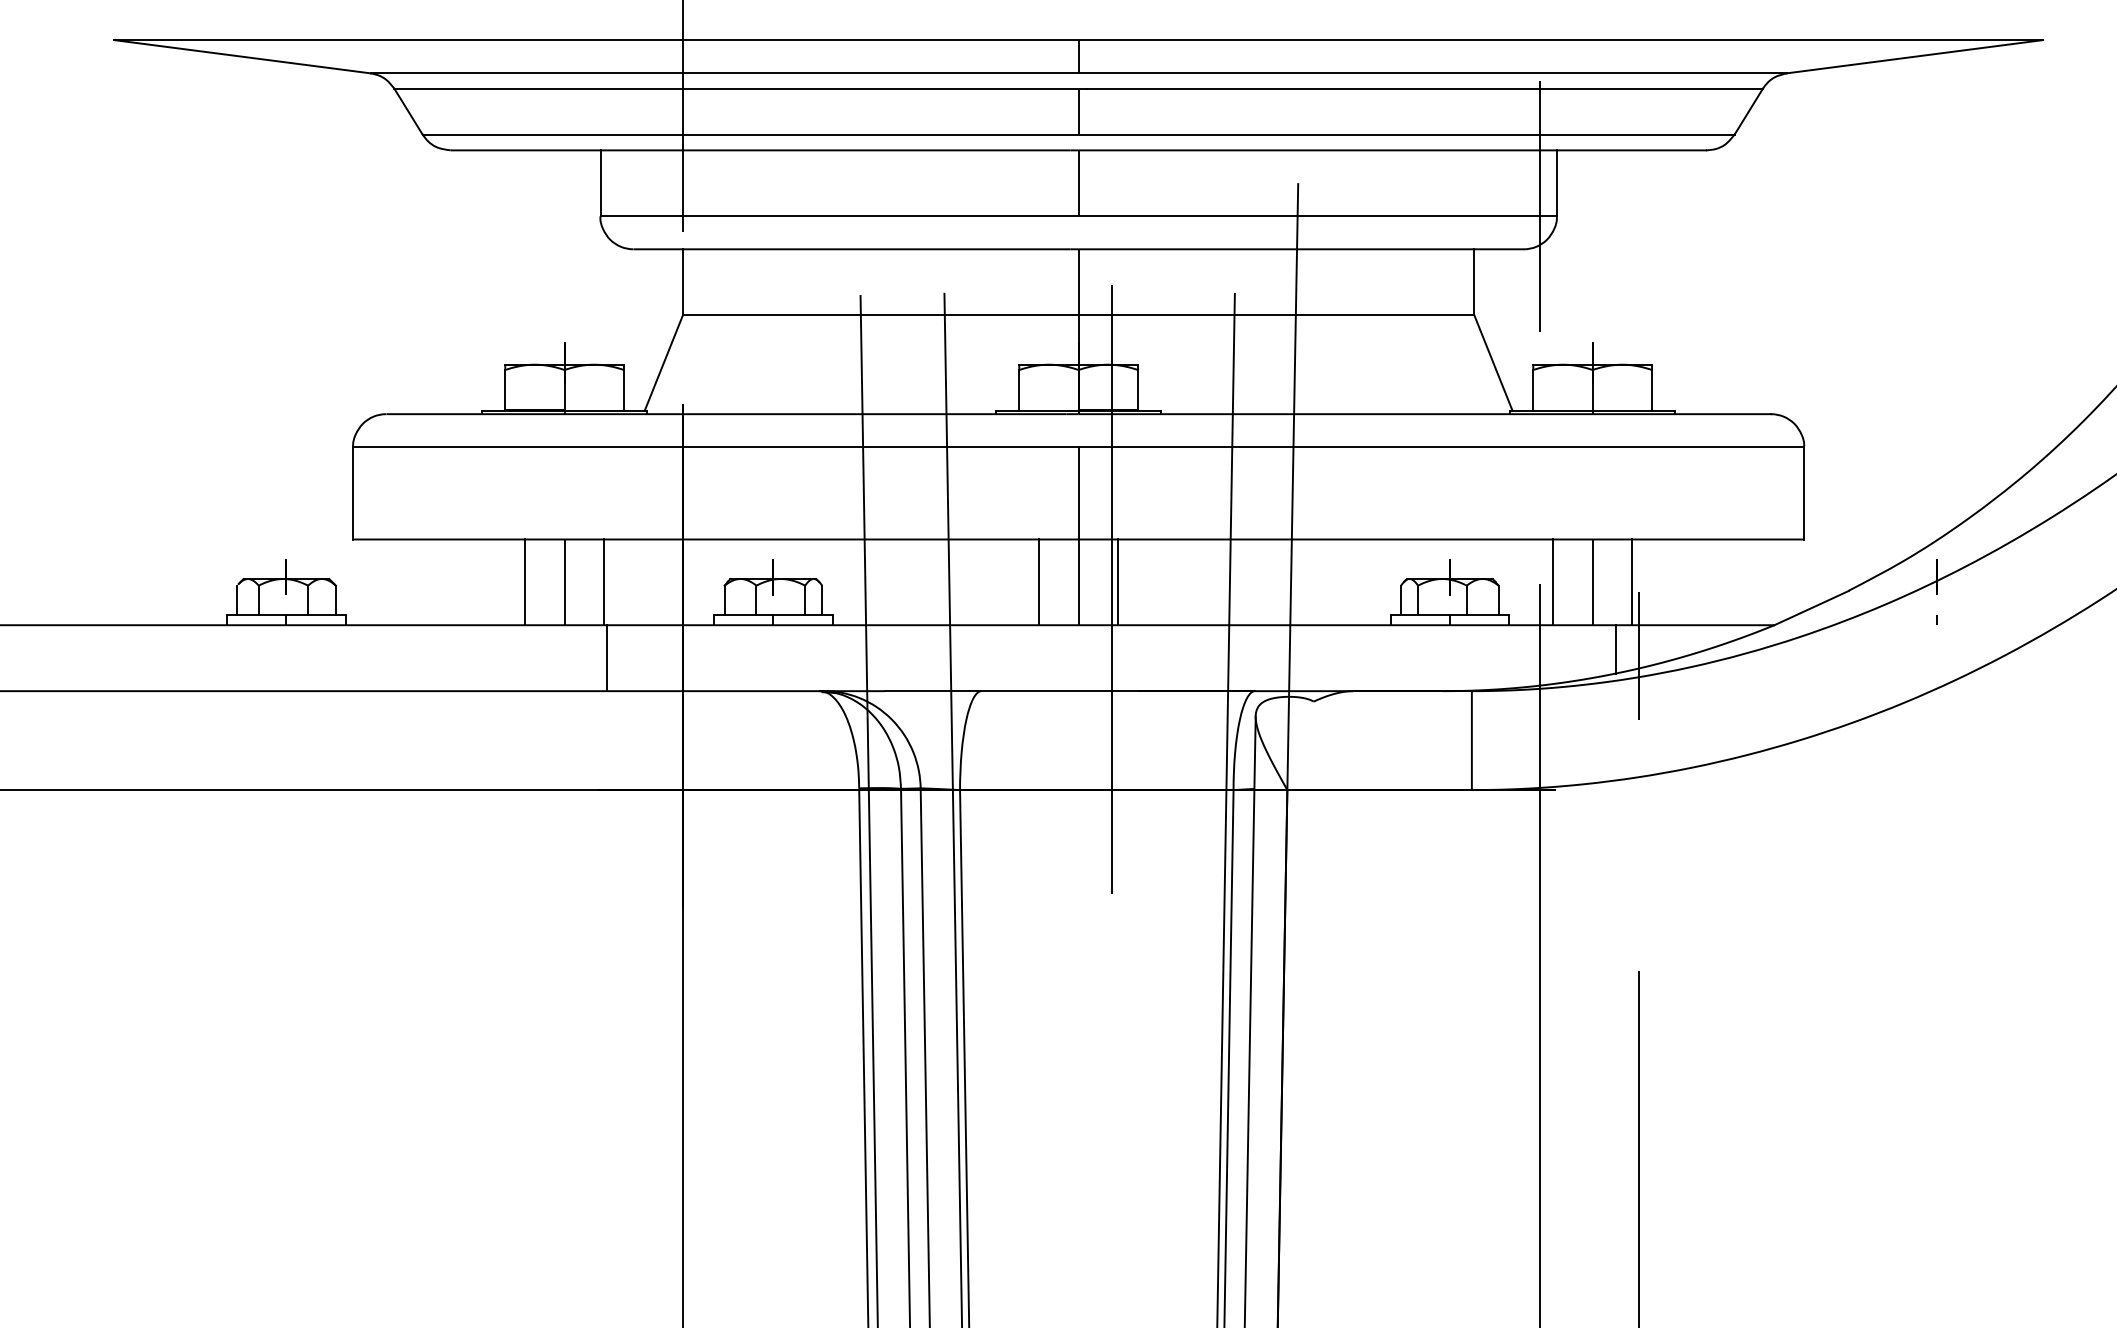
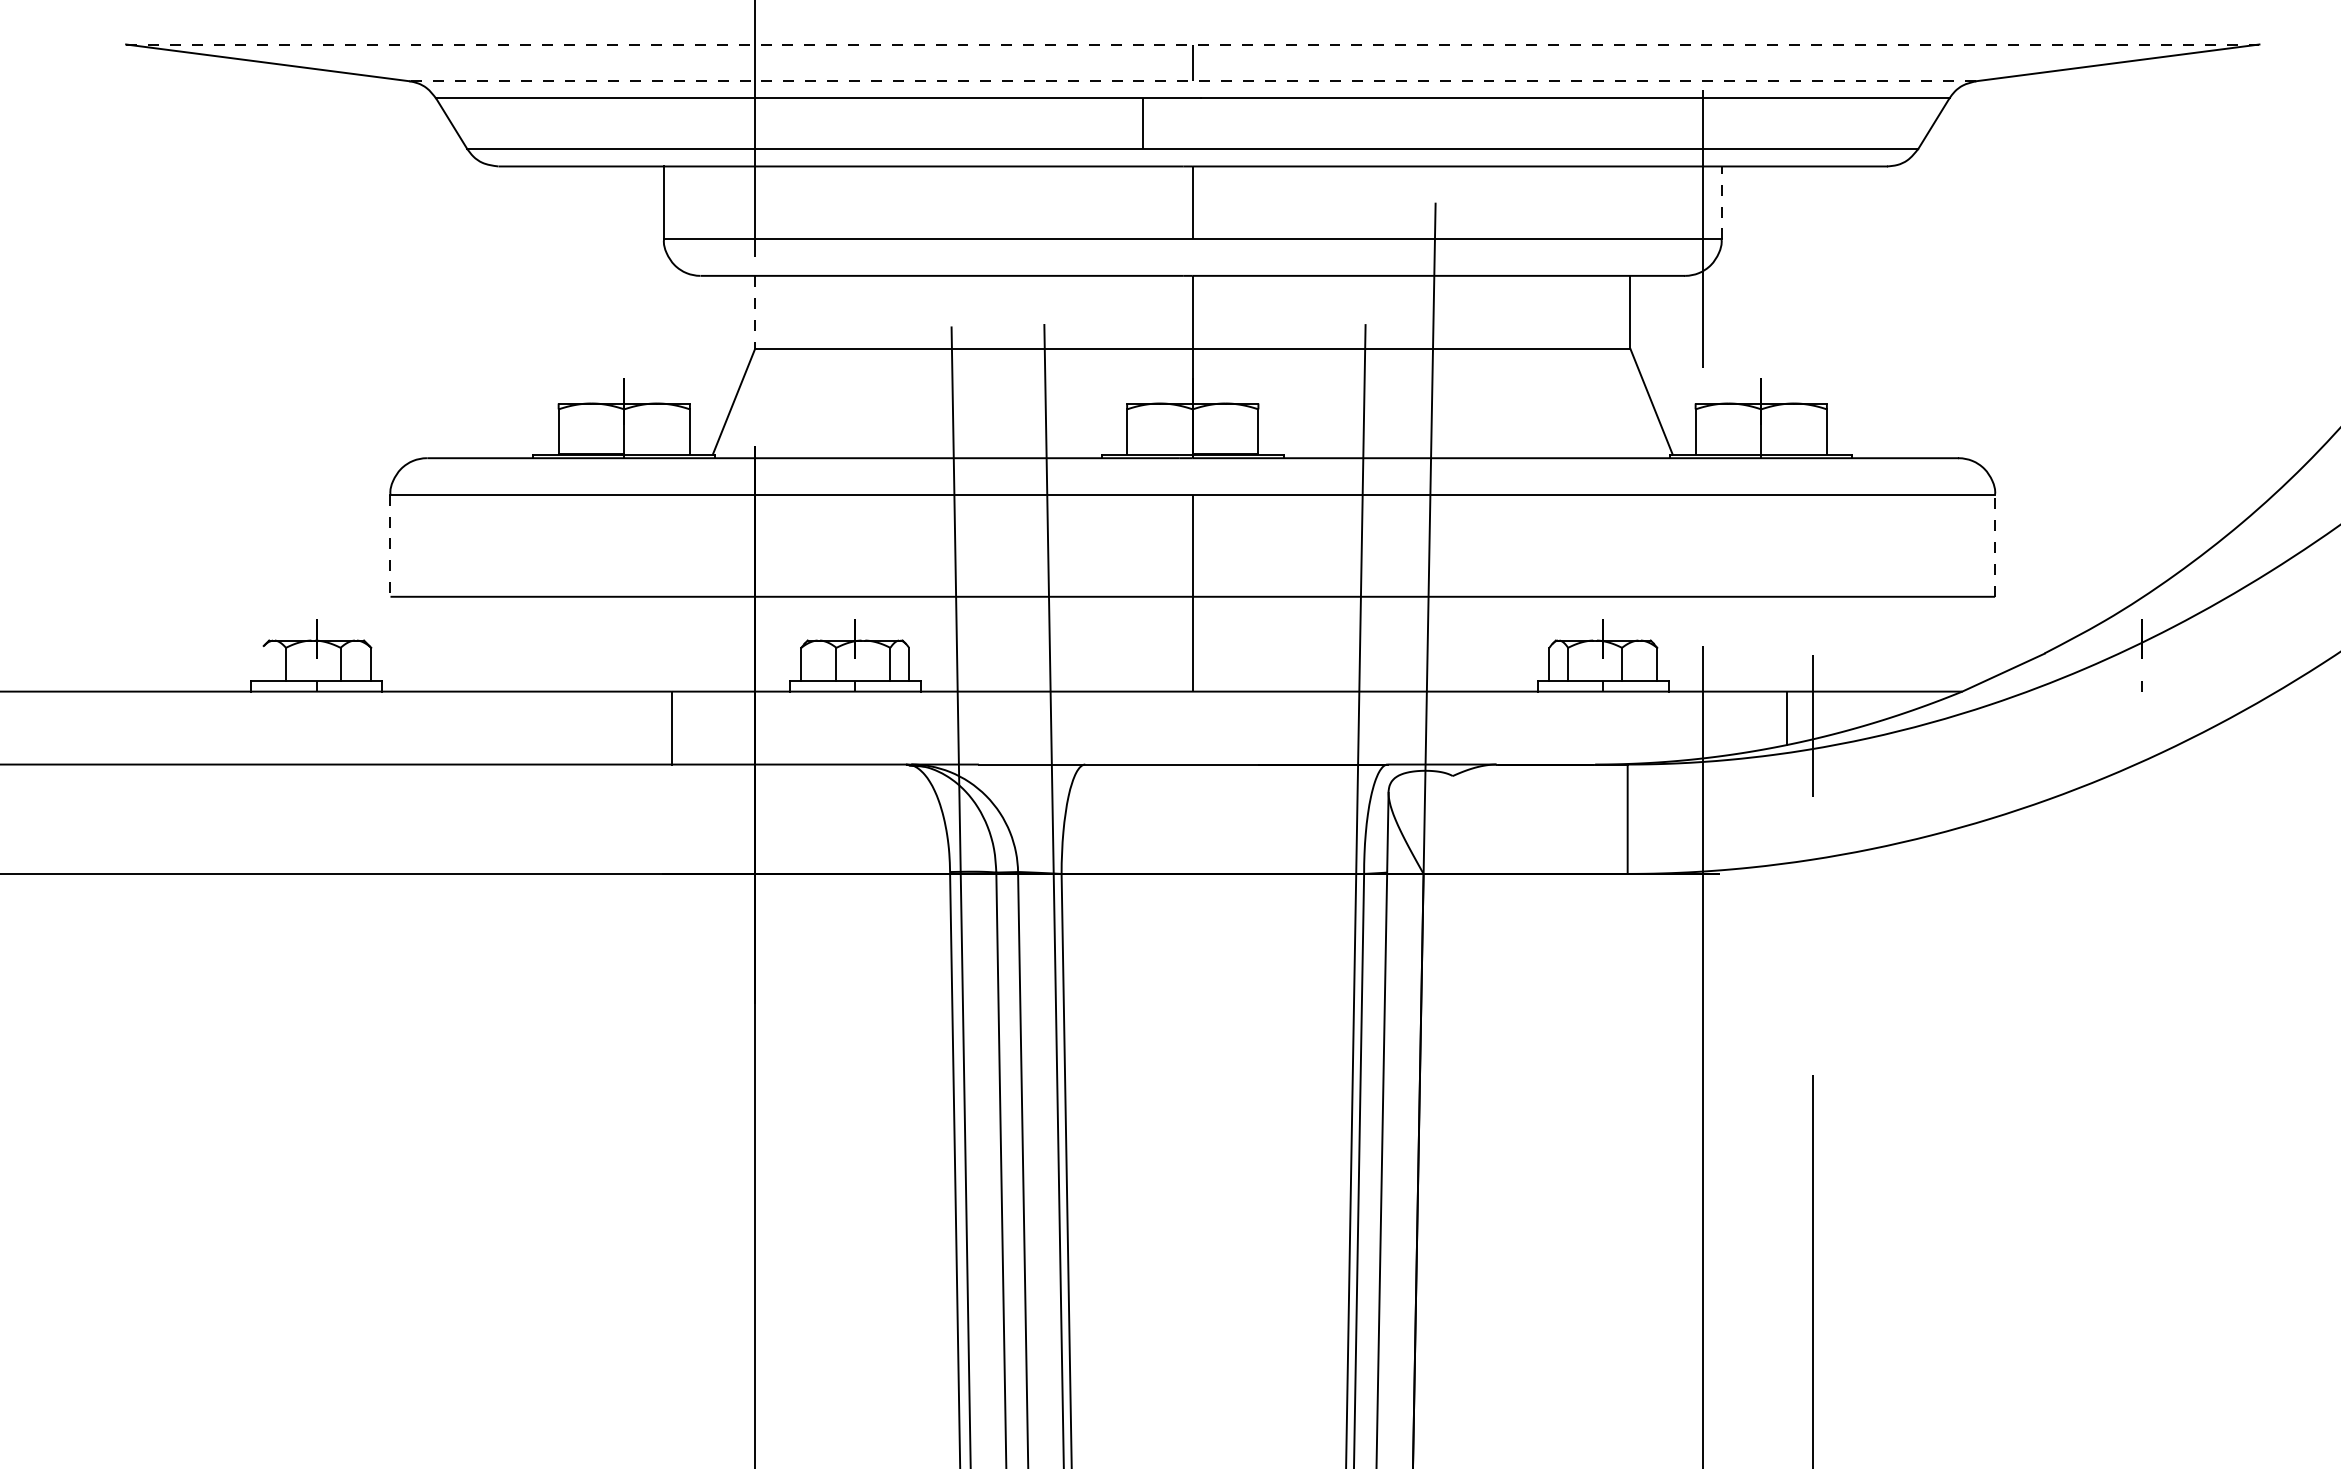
line: (1078, 40) -> (1192, 44), solid -> dashed
line: (1078, 73) -> (1192, 81), solid -> dashed
line: (1078, 111) -> (1142, 123), moved
line: (1556, 182) -> (1721, 202), solid -> dashed
line: (683, 282) -> (755, 312), solid -> dashed
line: (1804, 493) -> (1995, 545), solid -> dashed
line: (353, 494) -> (390, 546), solid -> dashed
line: (525, 581) -> (580, 643), removed
line: (564, 581) -> (624, 643), removed
line: (604, 581) -> (668, 643), removed
line: (1039, 581) -> (1149, 643), removed
line: (1118, 581) -> (1236, 643), removed
line: (1553, 581) -> (1717, 643), removed
line: (1592, 581) -> (1761, 643), removed
line: (1632, 581) -> (1805, 643), removed
line: (1111, 589) -> (1229, 652), removed
line: (237, 599) -> (262, 663), removed

